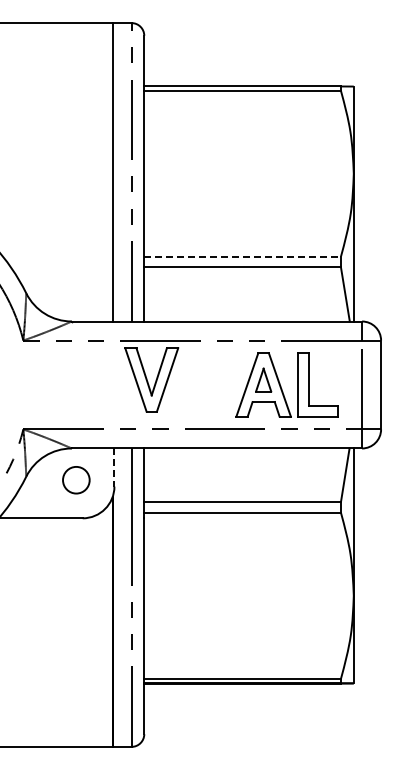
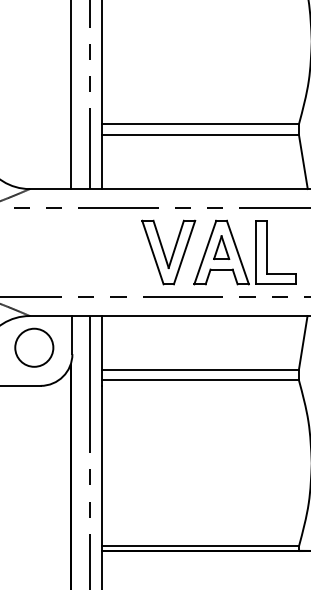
line: (243, 256) -> (201, 124), dashed -> solid
part: (151, 379) -> (168, 252), moved
line: (114, 468) -> (72, 336), dashed -> solid
circle: (76, 480) -> (34, 348), size x1.43

